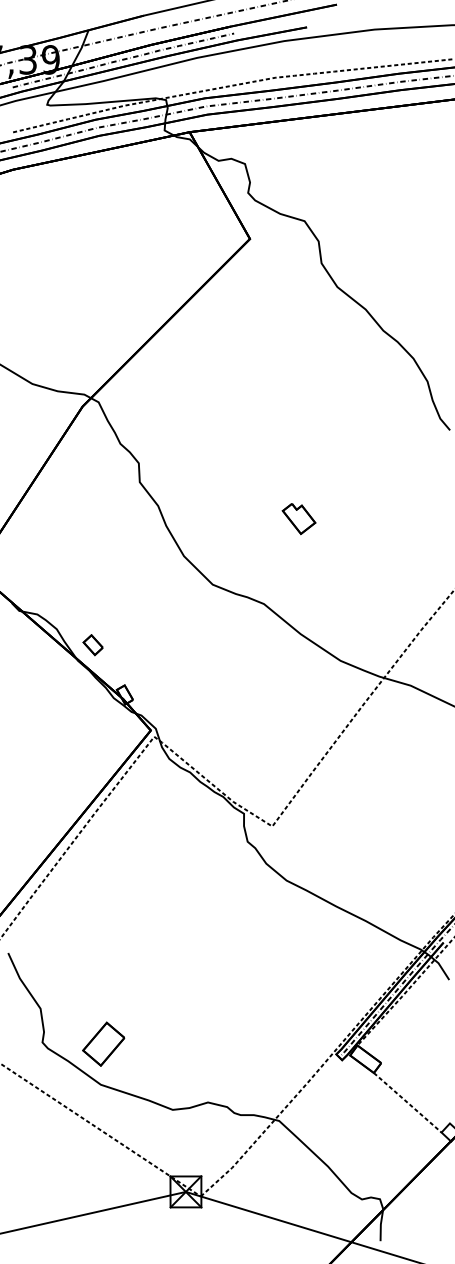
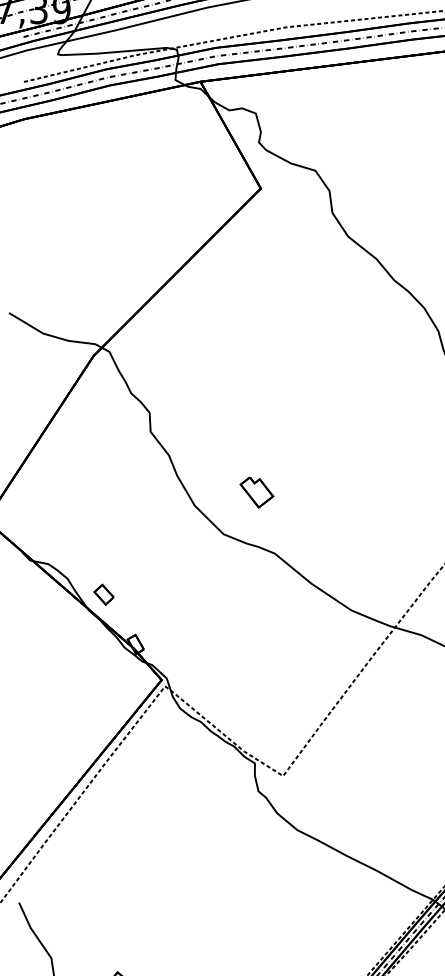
part: (298, 519) -> (256, 493), moved

